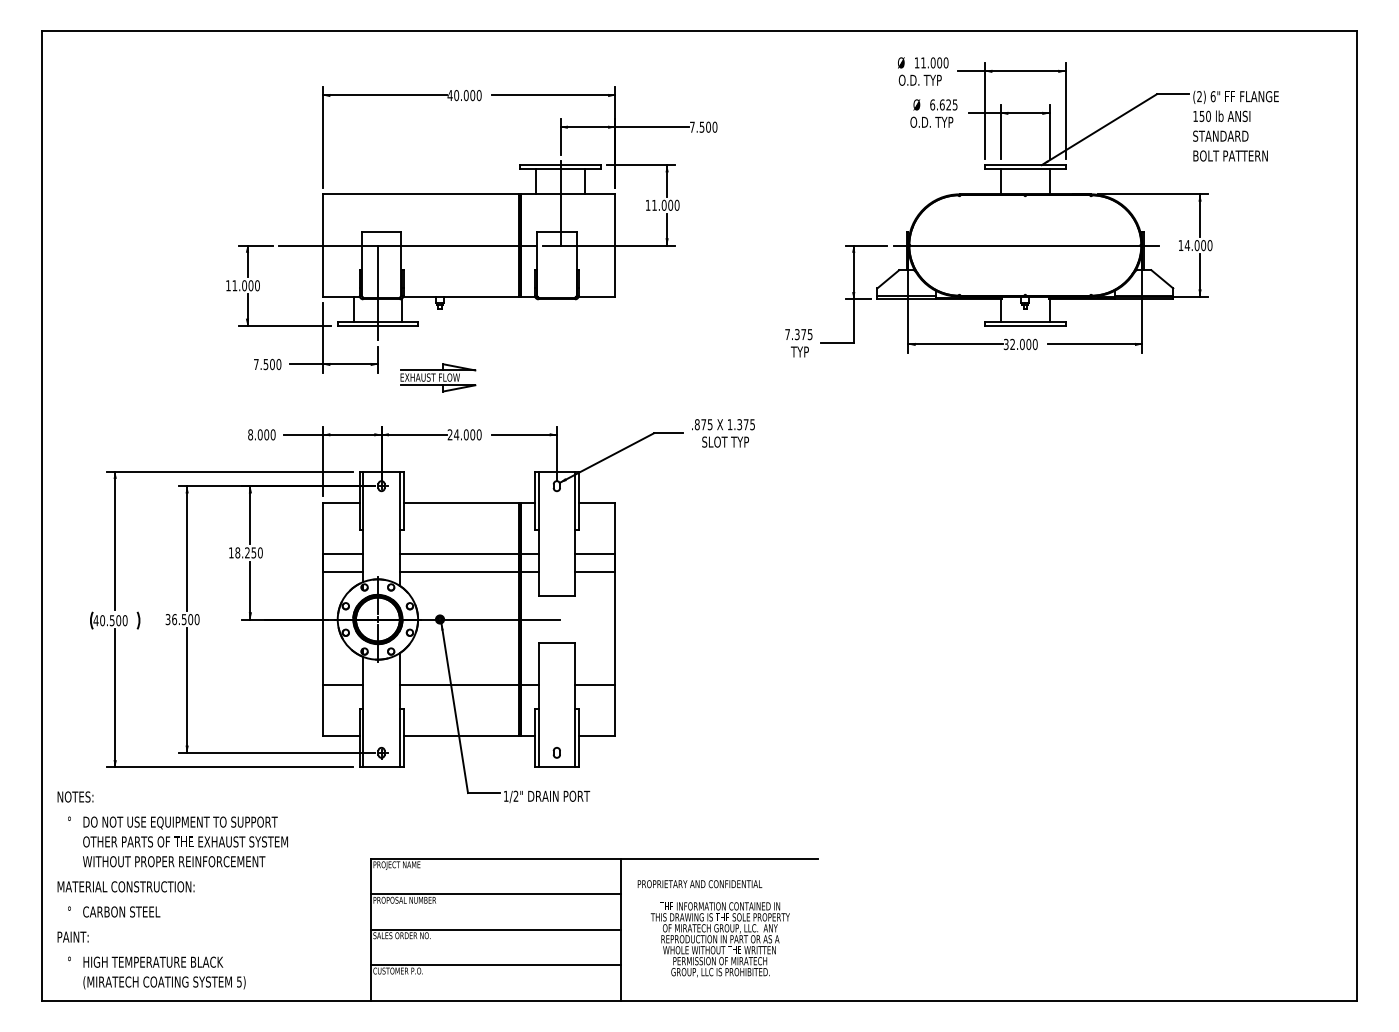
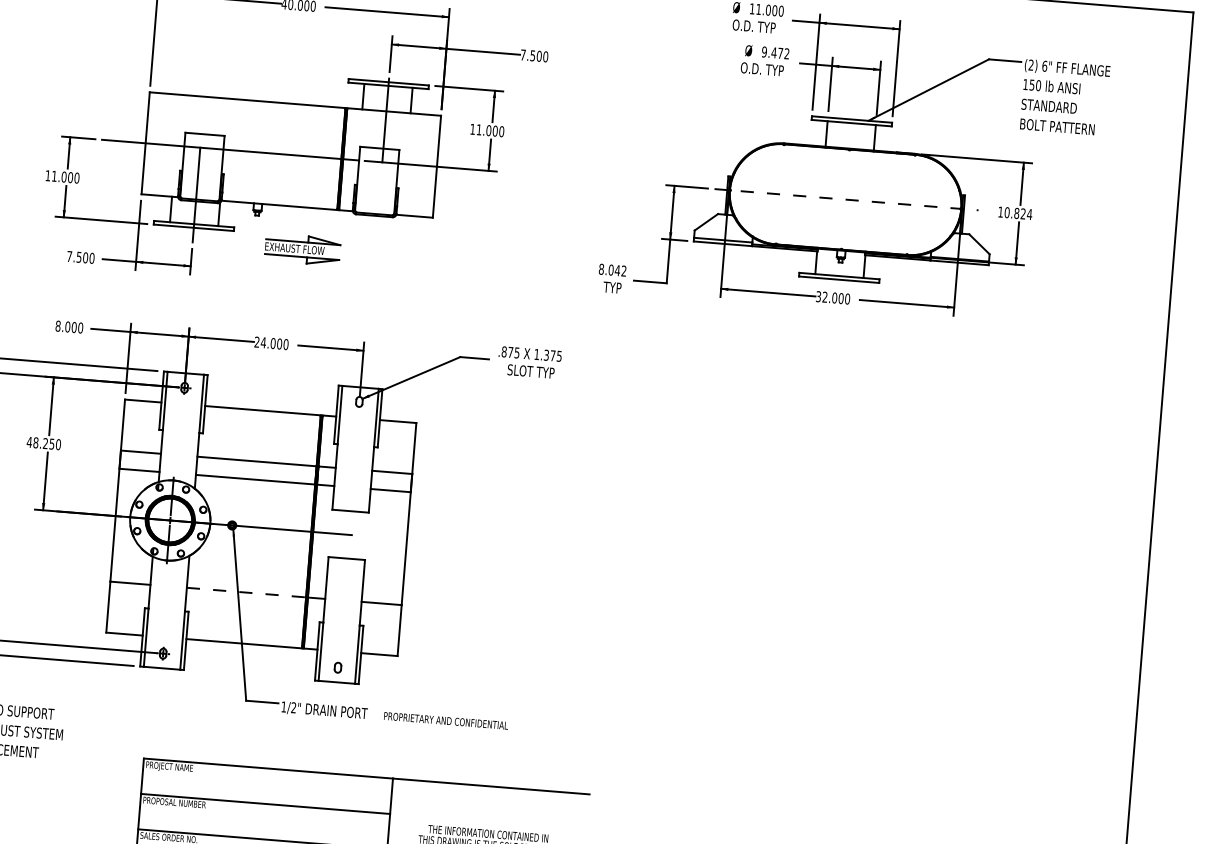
text: (943, 104) -> (775, 52), 6.625 -> 9.472
line: (1026, 245) -> (846, 199), solid -> dashed
text: (1198, 245) -> (1018, 213), 14.000 -> 10.824
text: (798, 334) -> (612, 270), 7.375 -> 8.042
part: (438, 377) -> (303, 249), moved
text: (230, 552) -> (28, 441), 18.250 -> 48.250
line: (459, 685) -> (246, 592), solid -> dashed
text: (699, 884) -> (445, 721), moved

